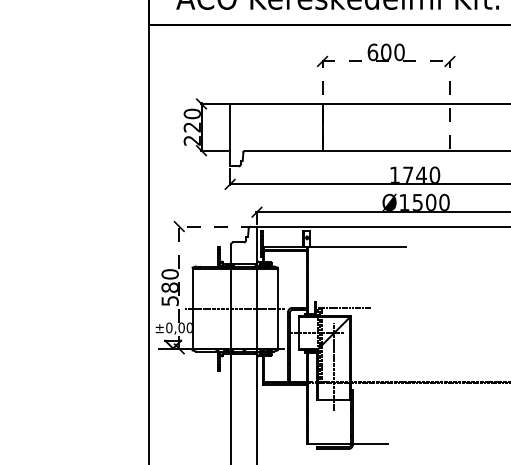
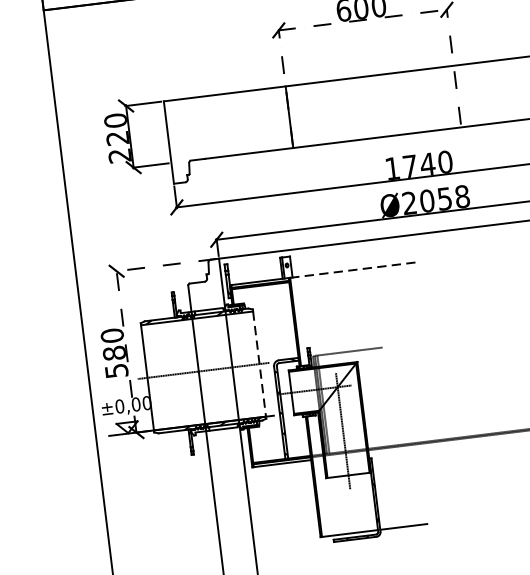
text: (424, 201) -> (435, 198), Ø1500 -> Ø2058
line: (357, 247) -> (355, 270), solid -> dashed
line: (277, 309) -> (259, 364), solid -> dashed

